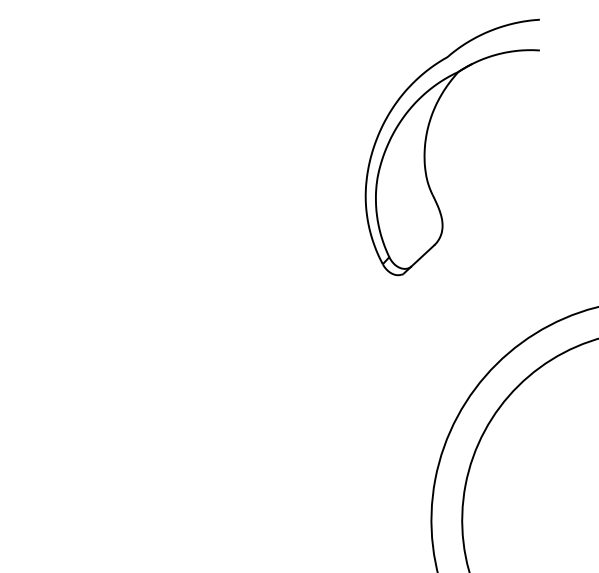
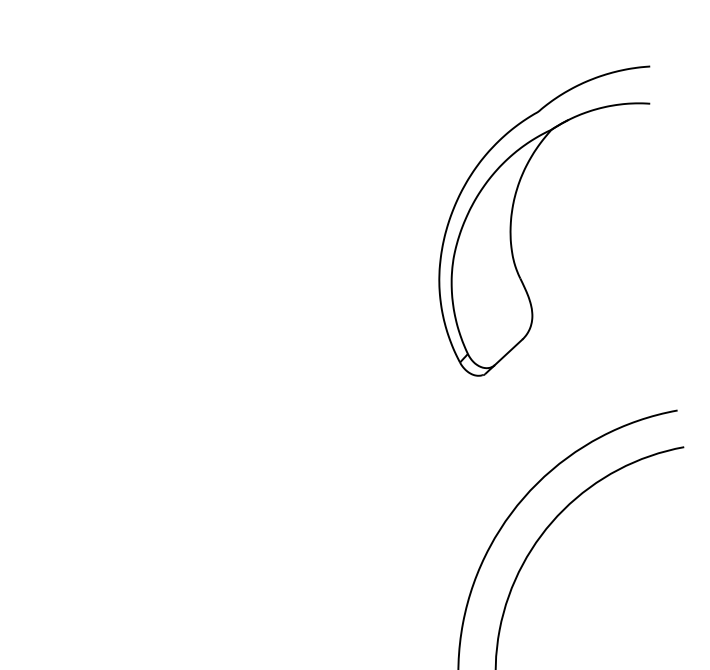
part: (426, 143) -> (512, 216), moved

